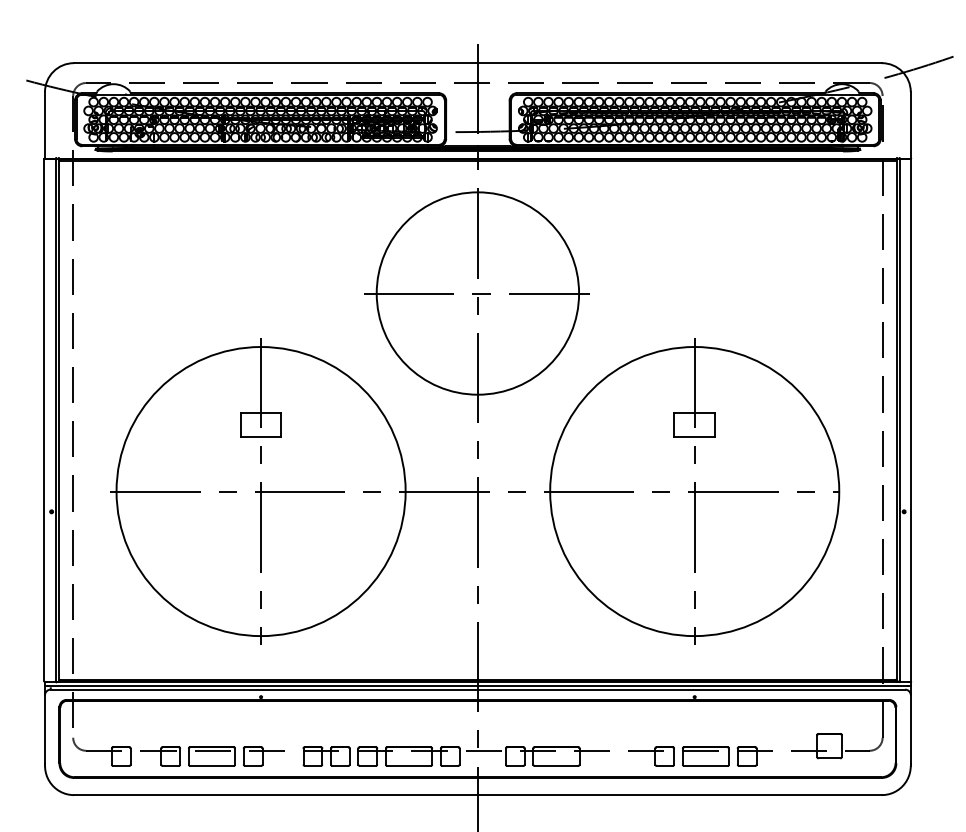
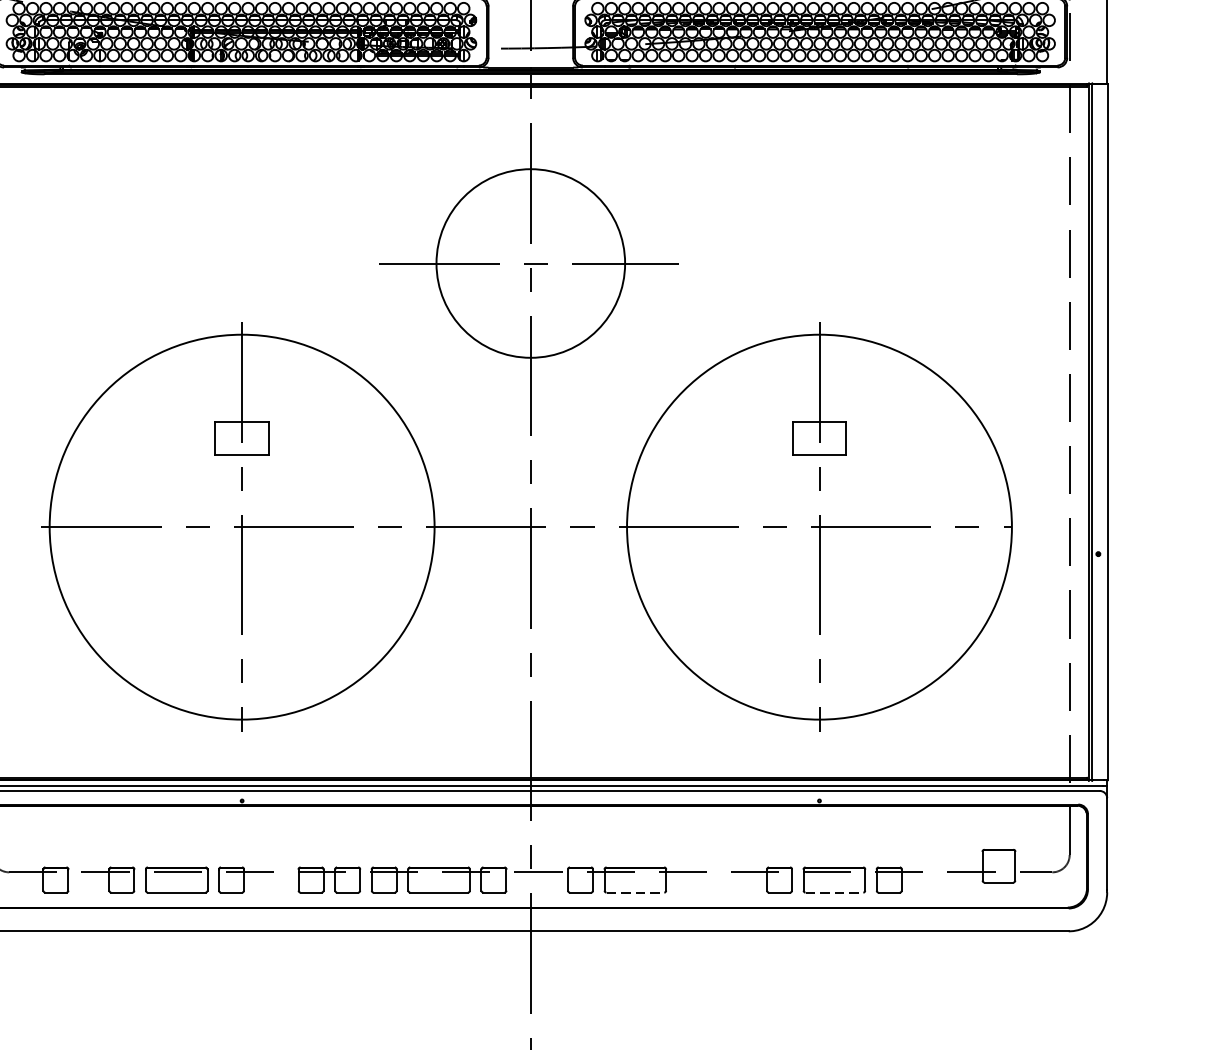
circle: (477, 293) -> (530, 263), size x0.7
line: (556, 766) -> (635, 893), solid -> dashed
line: (705, 766) -> (833, 893), solid -> dashed

